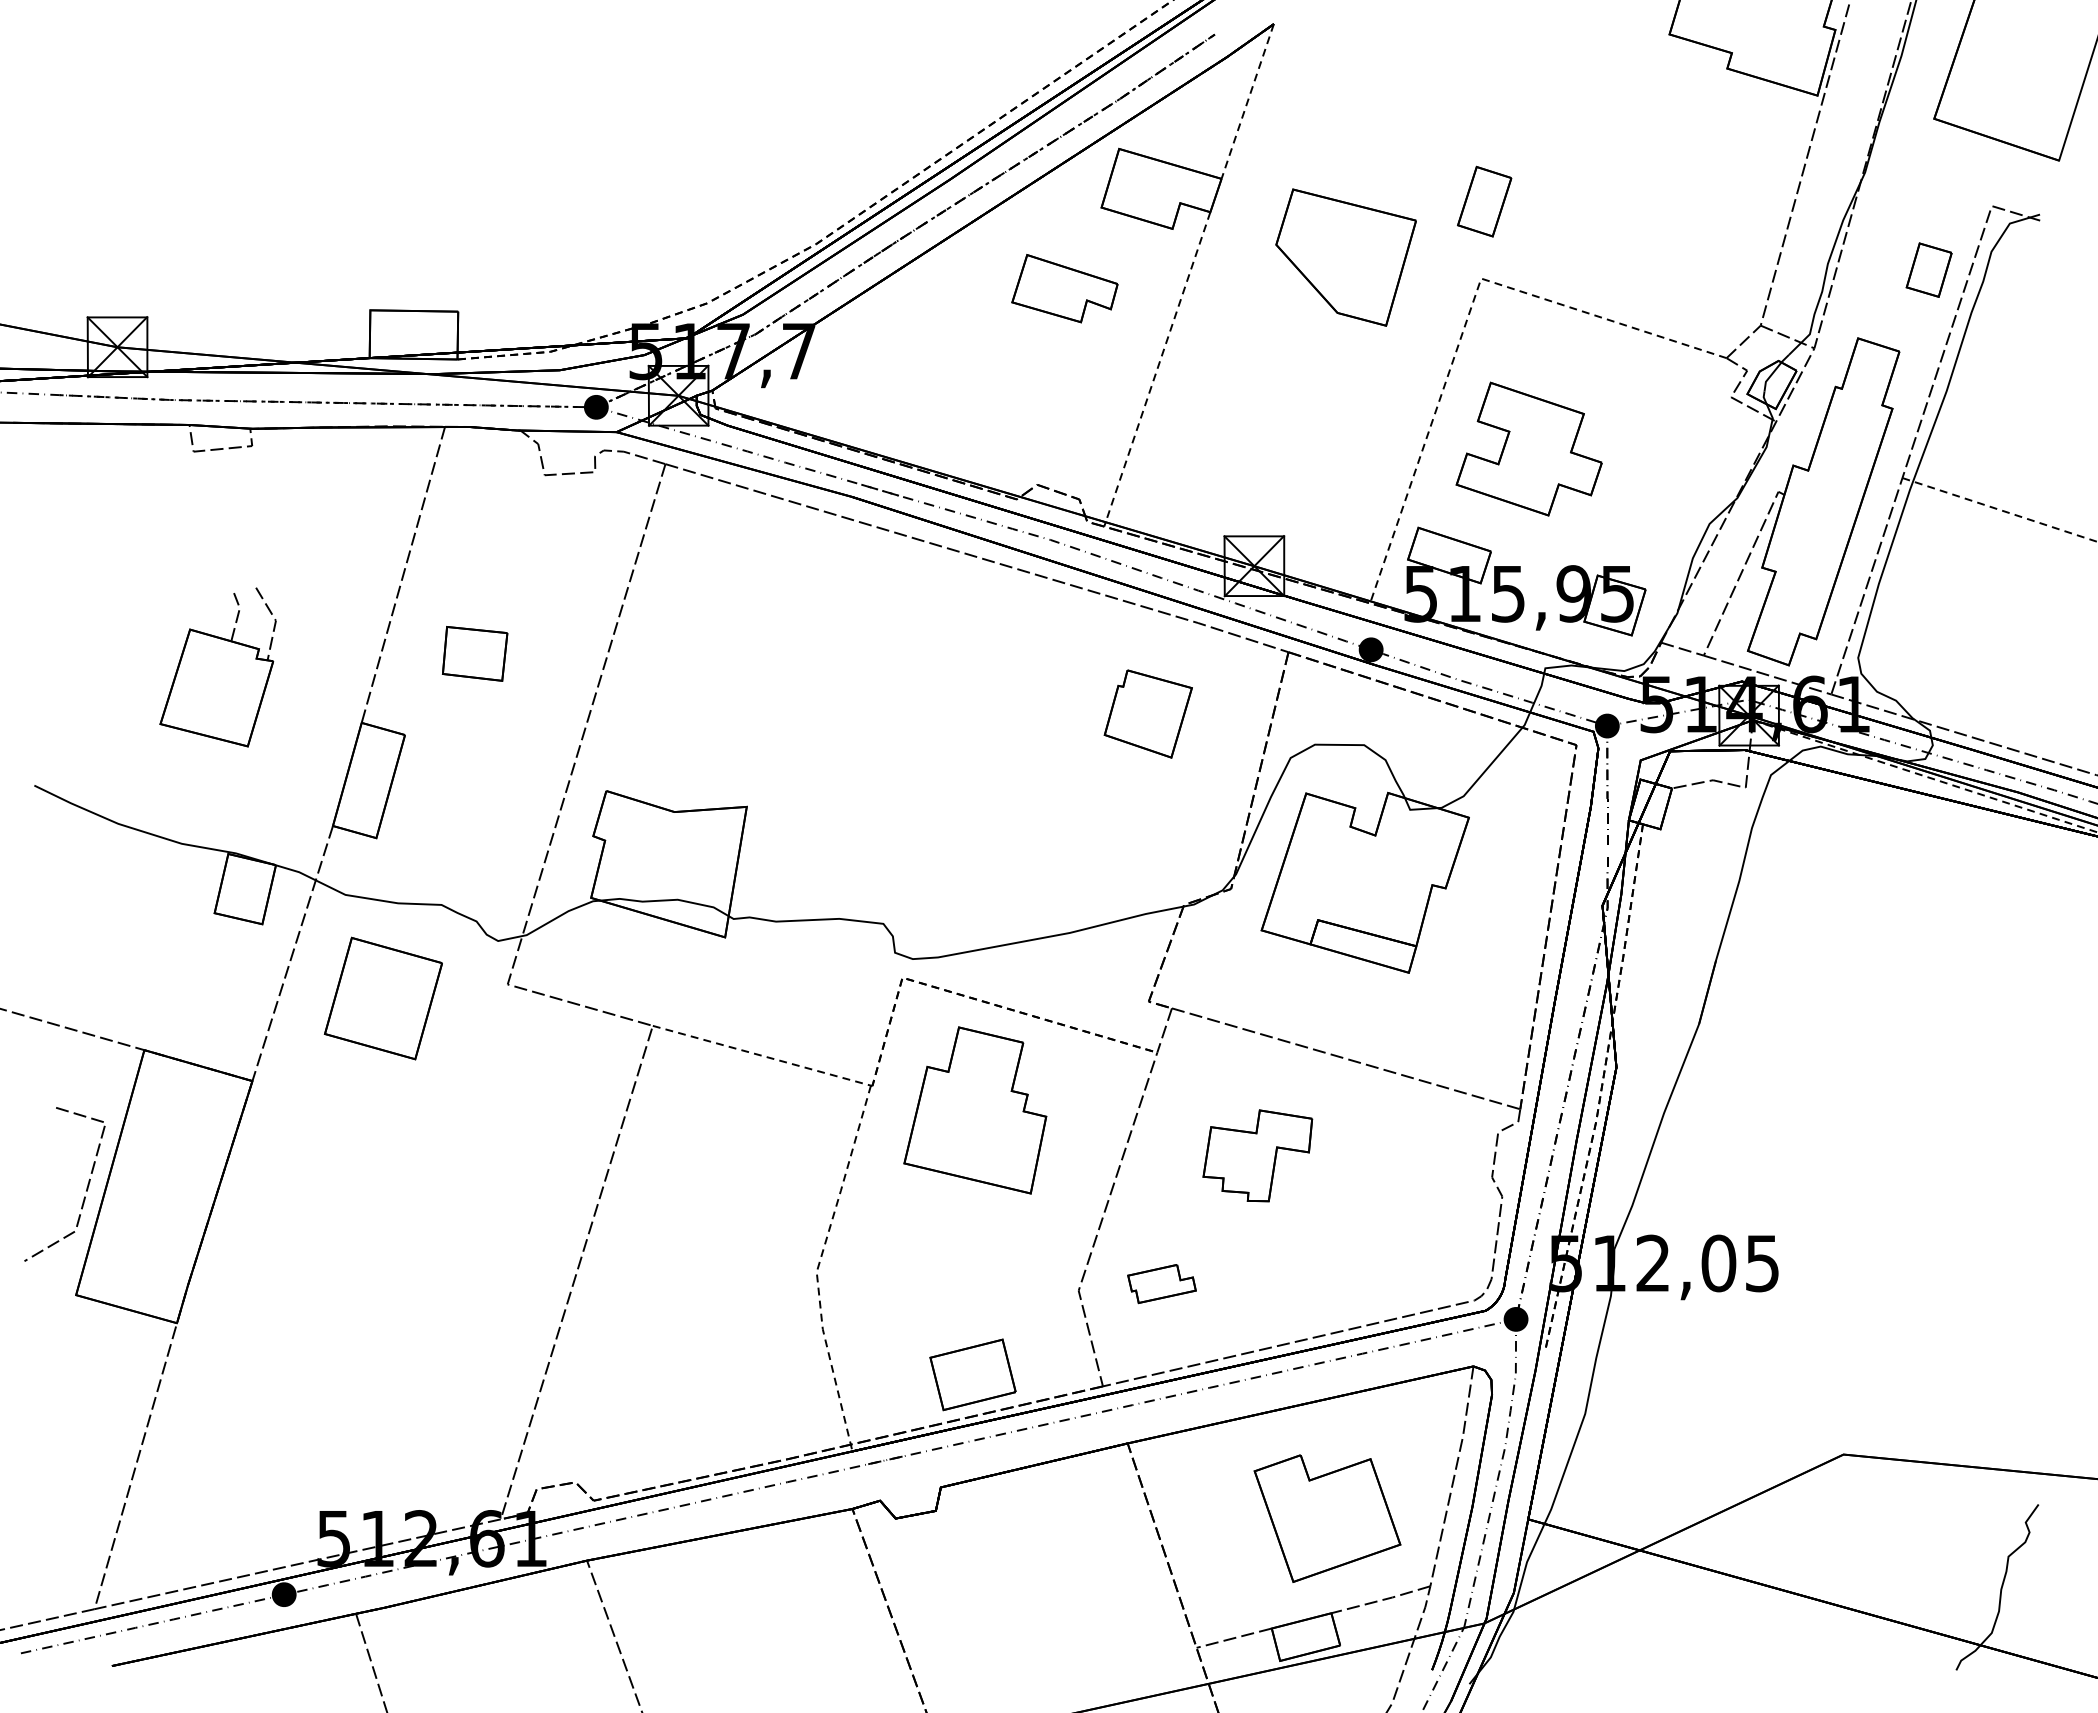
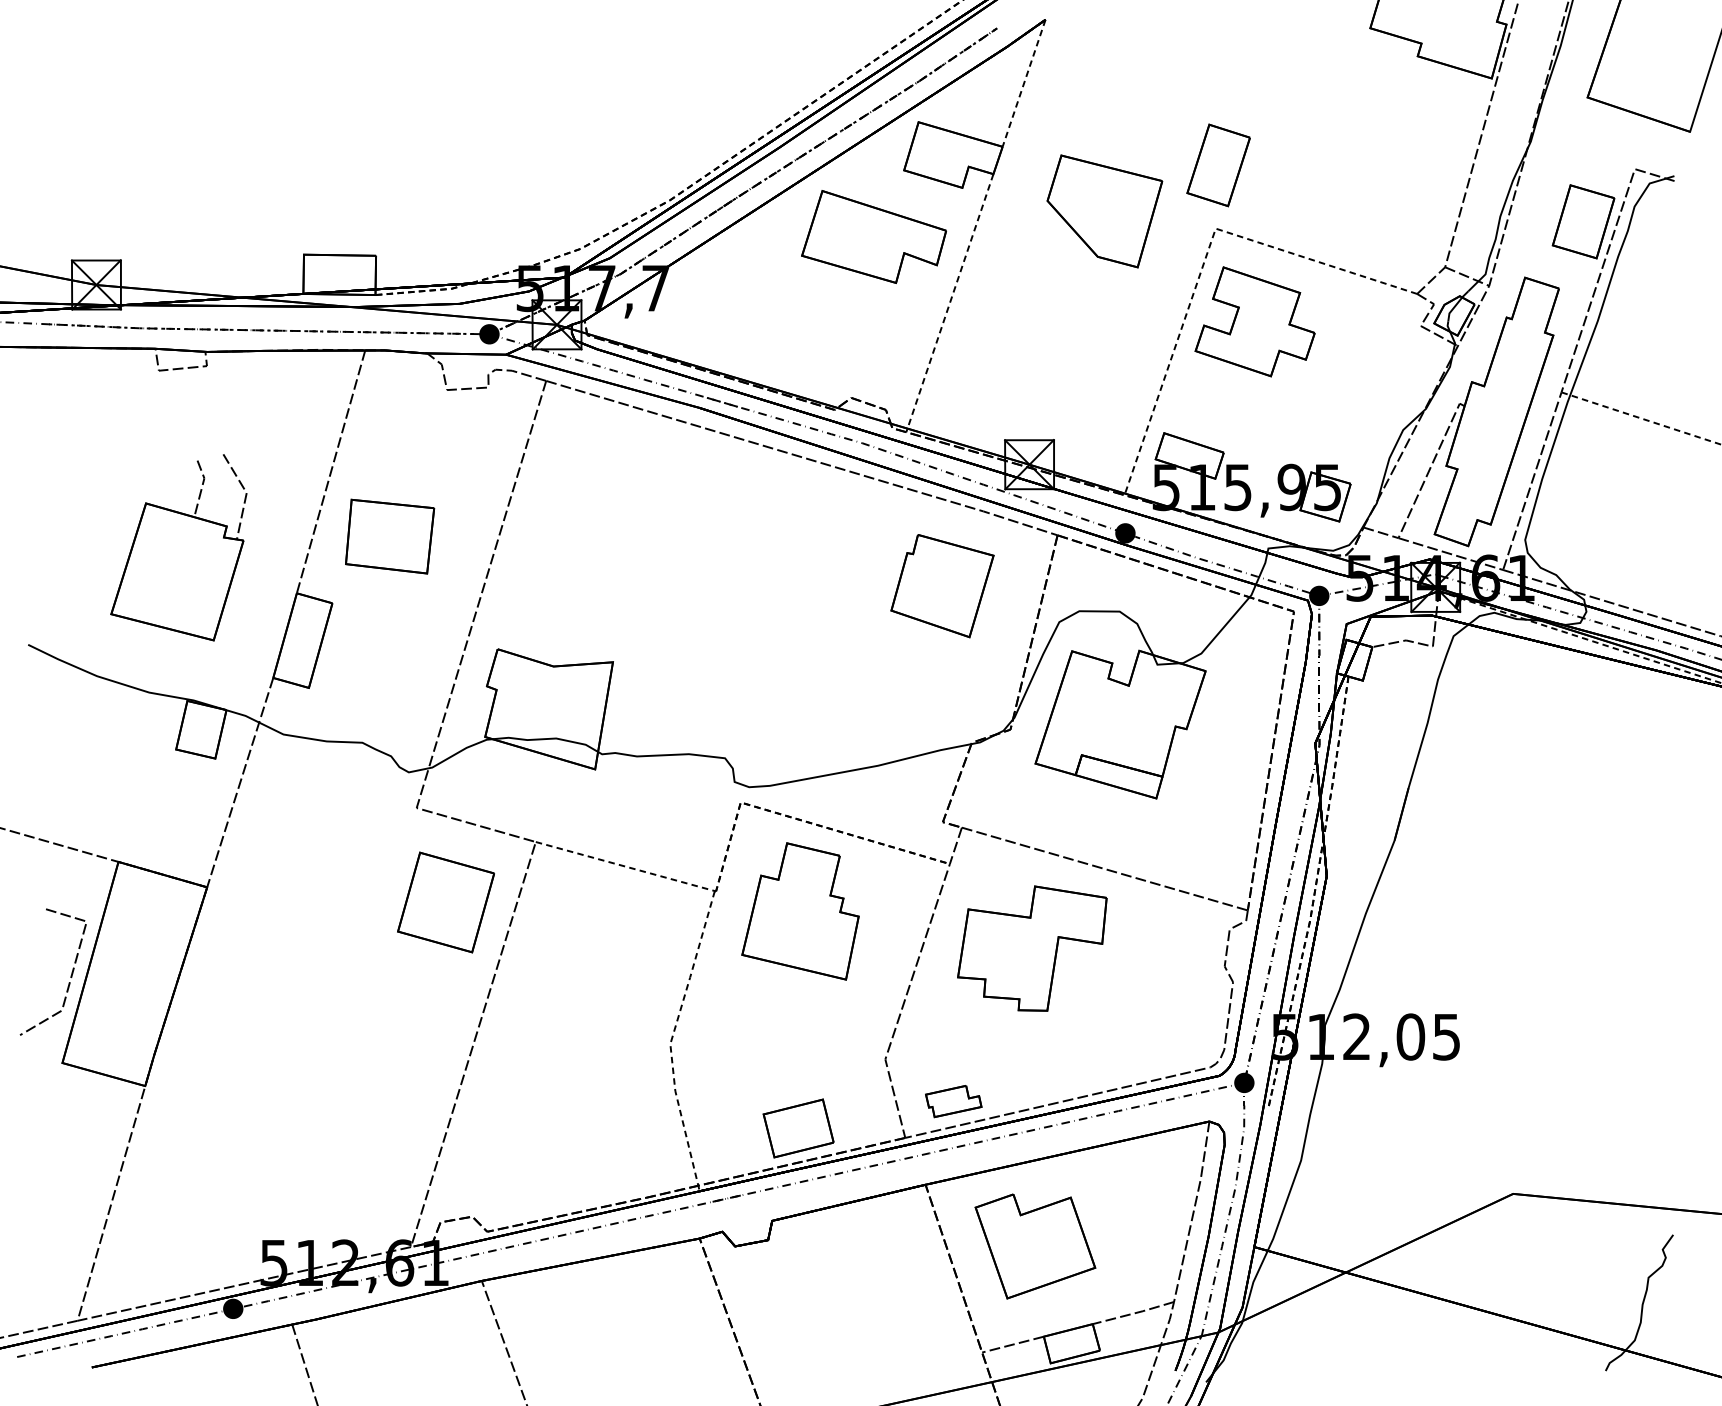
part: (1484, 201) -> (1218, 165), size x1.43
part: (1928, 269) -> (1582, 221), size x1.67
part: (1064, 288) -> (873, 236), size x1.67
part: (1528, 448) -> (1254, 321), moved
part: (474, 653) -> (389, 536), size x1.67
part: (218, 667) -> (179, 547), size x1.43
part: (1148, 713) -> (942, 585), size x1.43
part: (382, 998) -> (445, 902), moved
part: (1257, 1155) -> (1032, 948), size x1.67
part: (1161, 1284) -> (953, 1101), moved
part: (1327, 1518) -> (1035, 1246), moved

